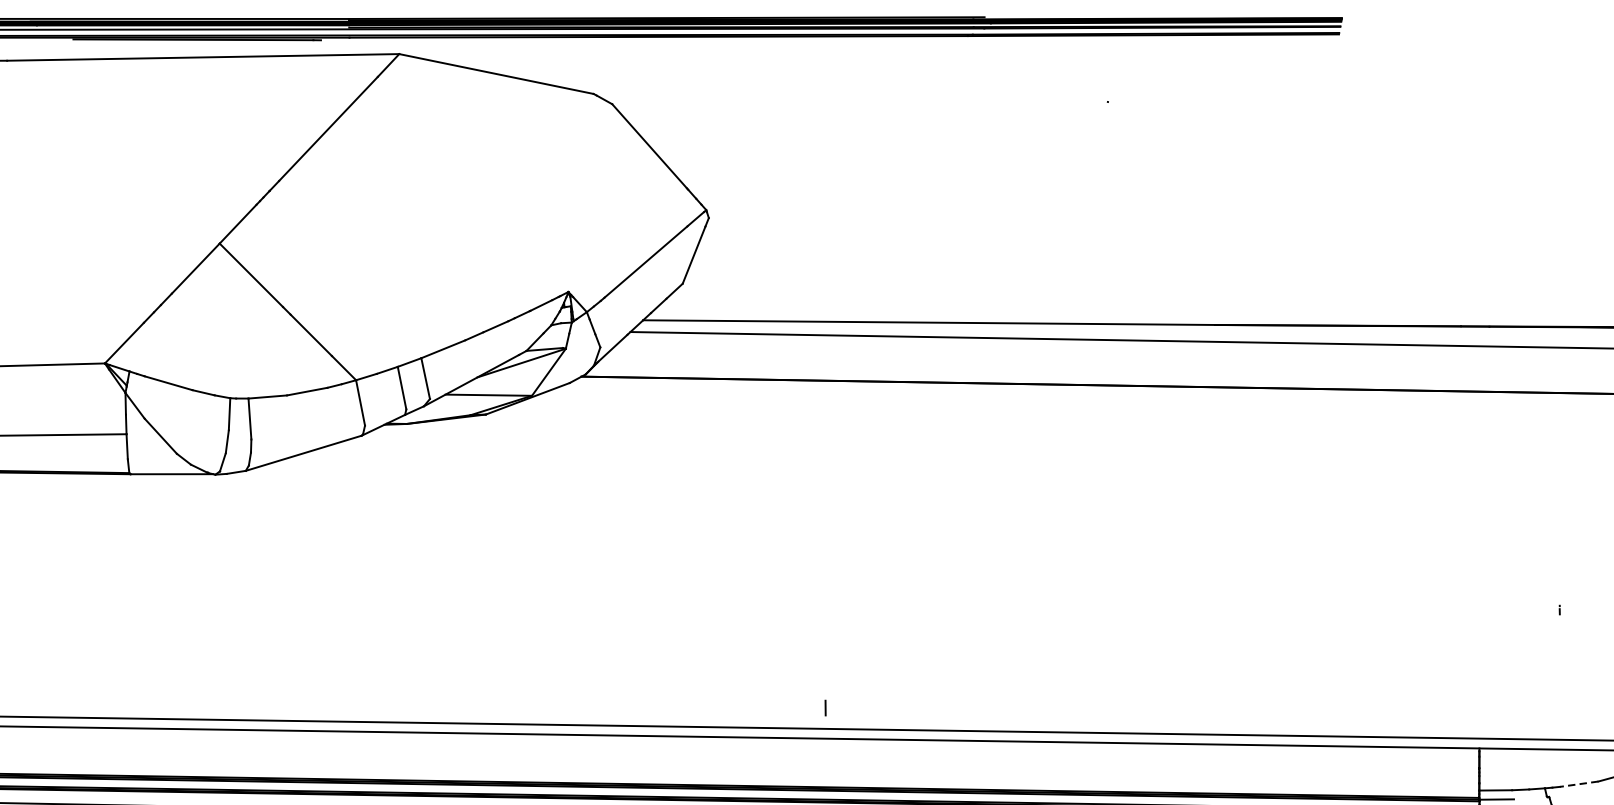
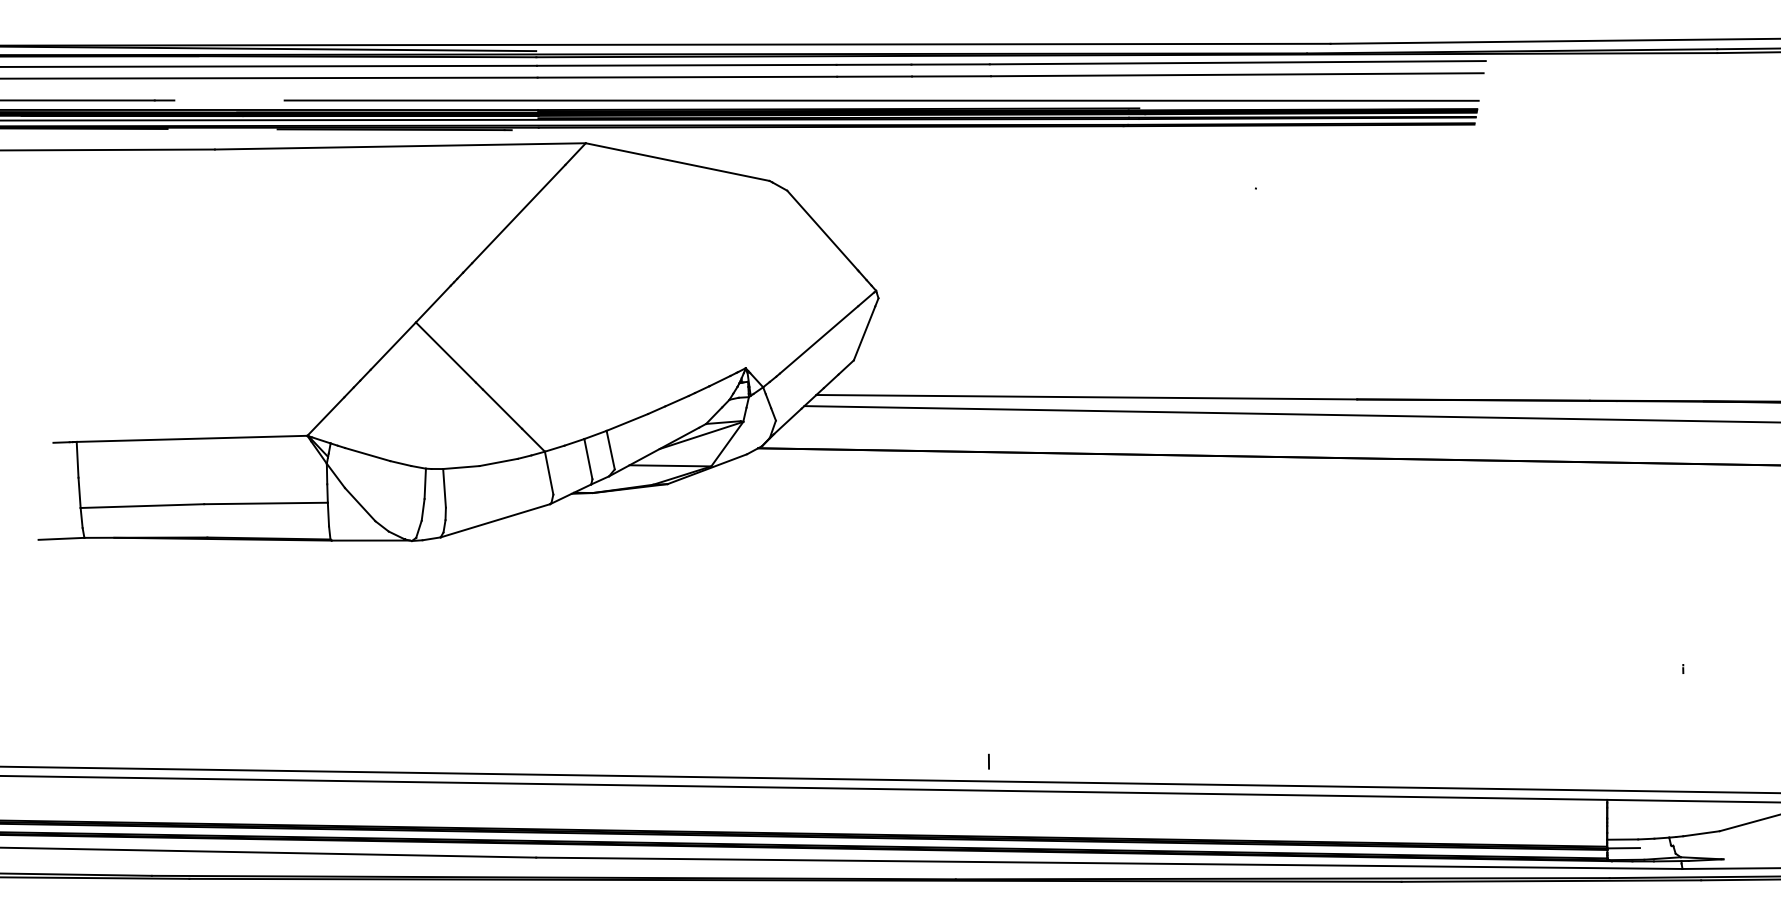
line: (711, 8) -> (881, 100), added
line: (1579, 783) -> (1701, 833), dashed -> solid

